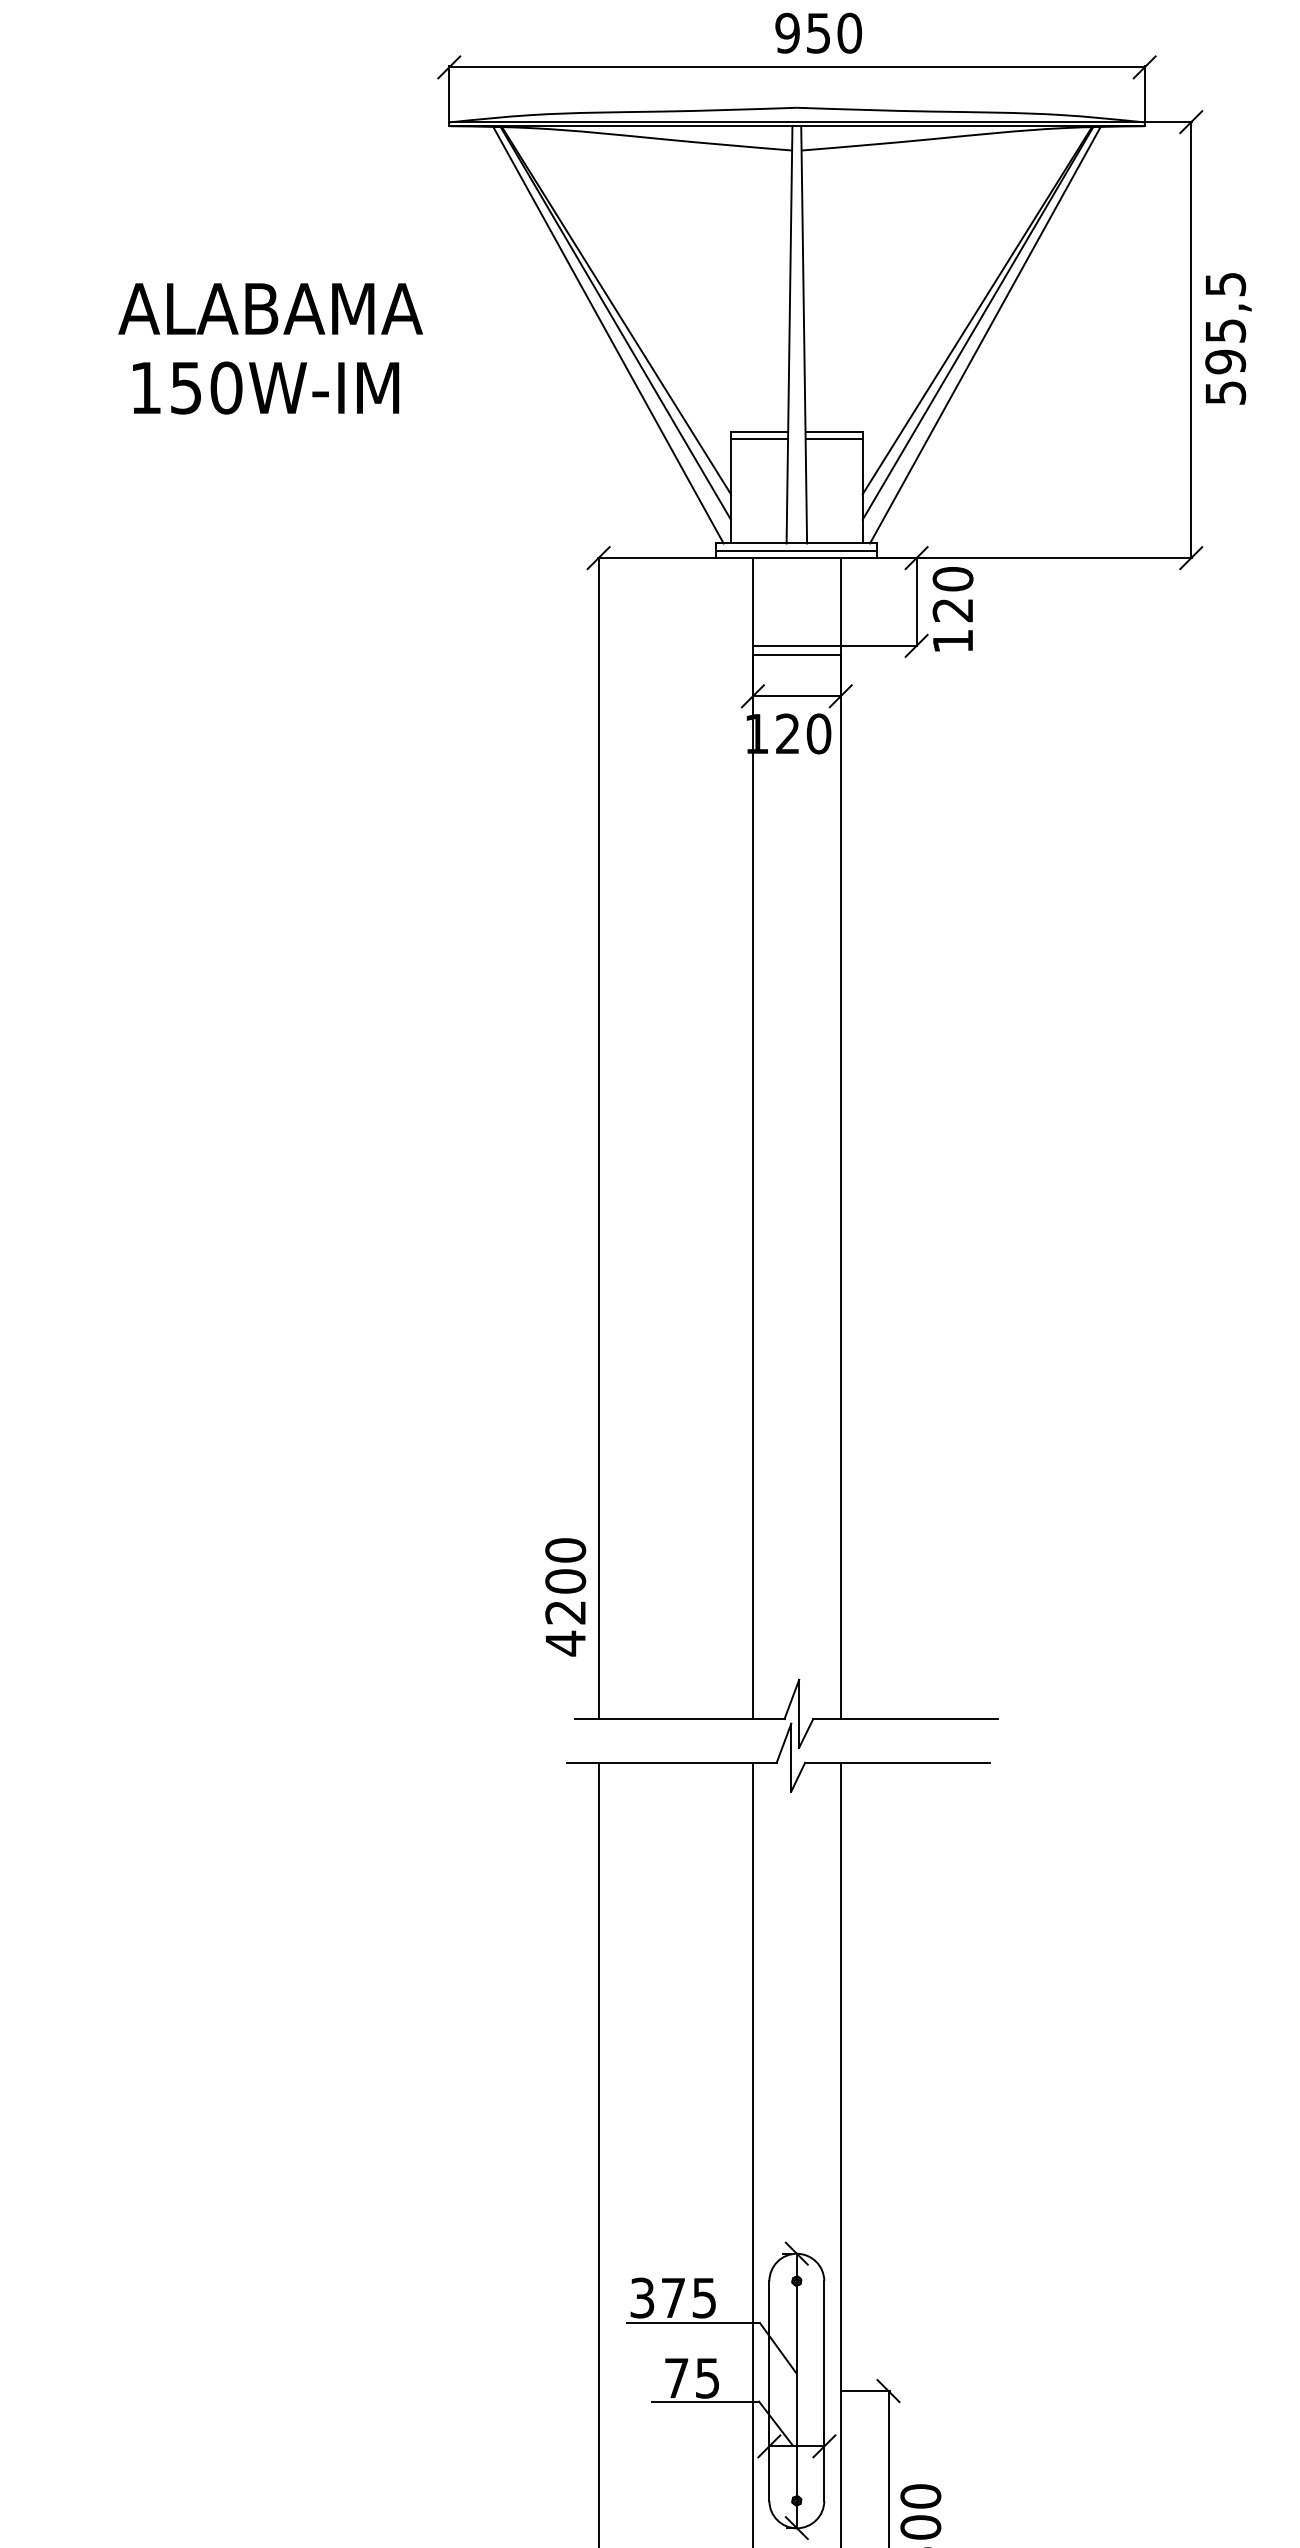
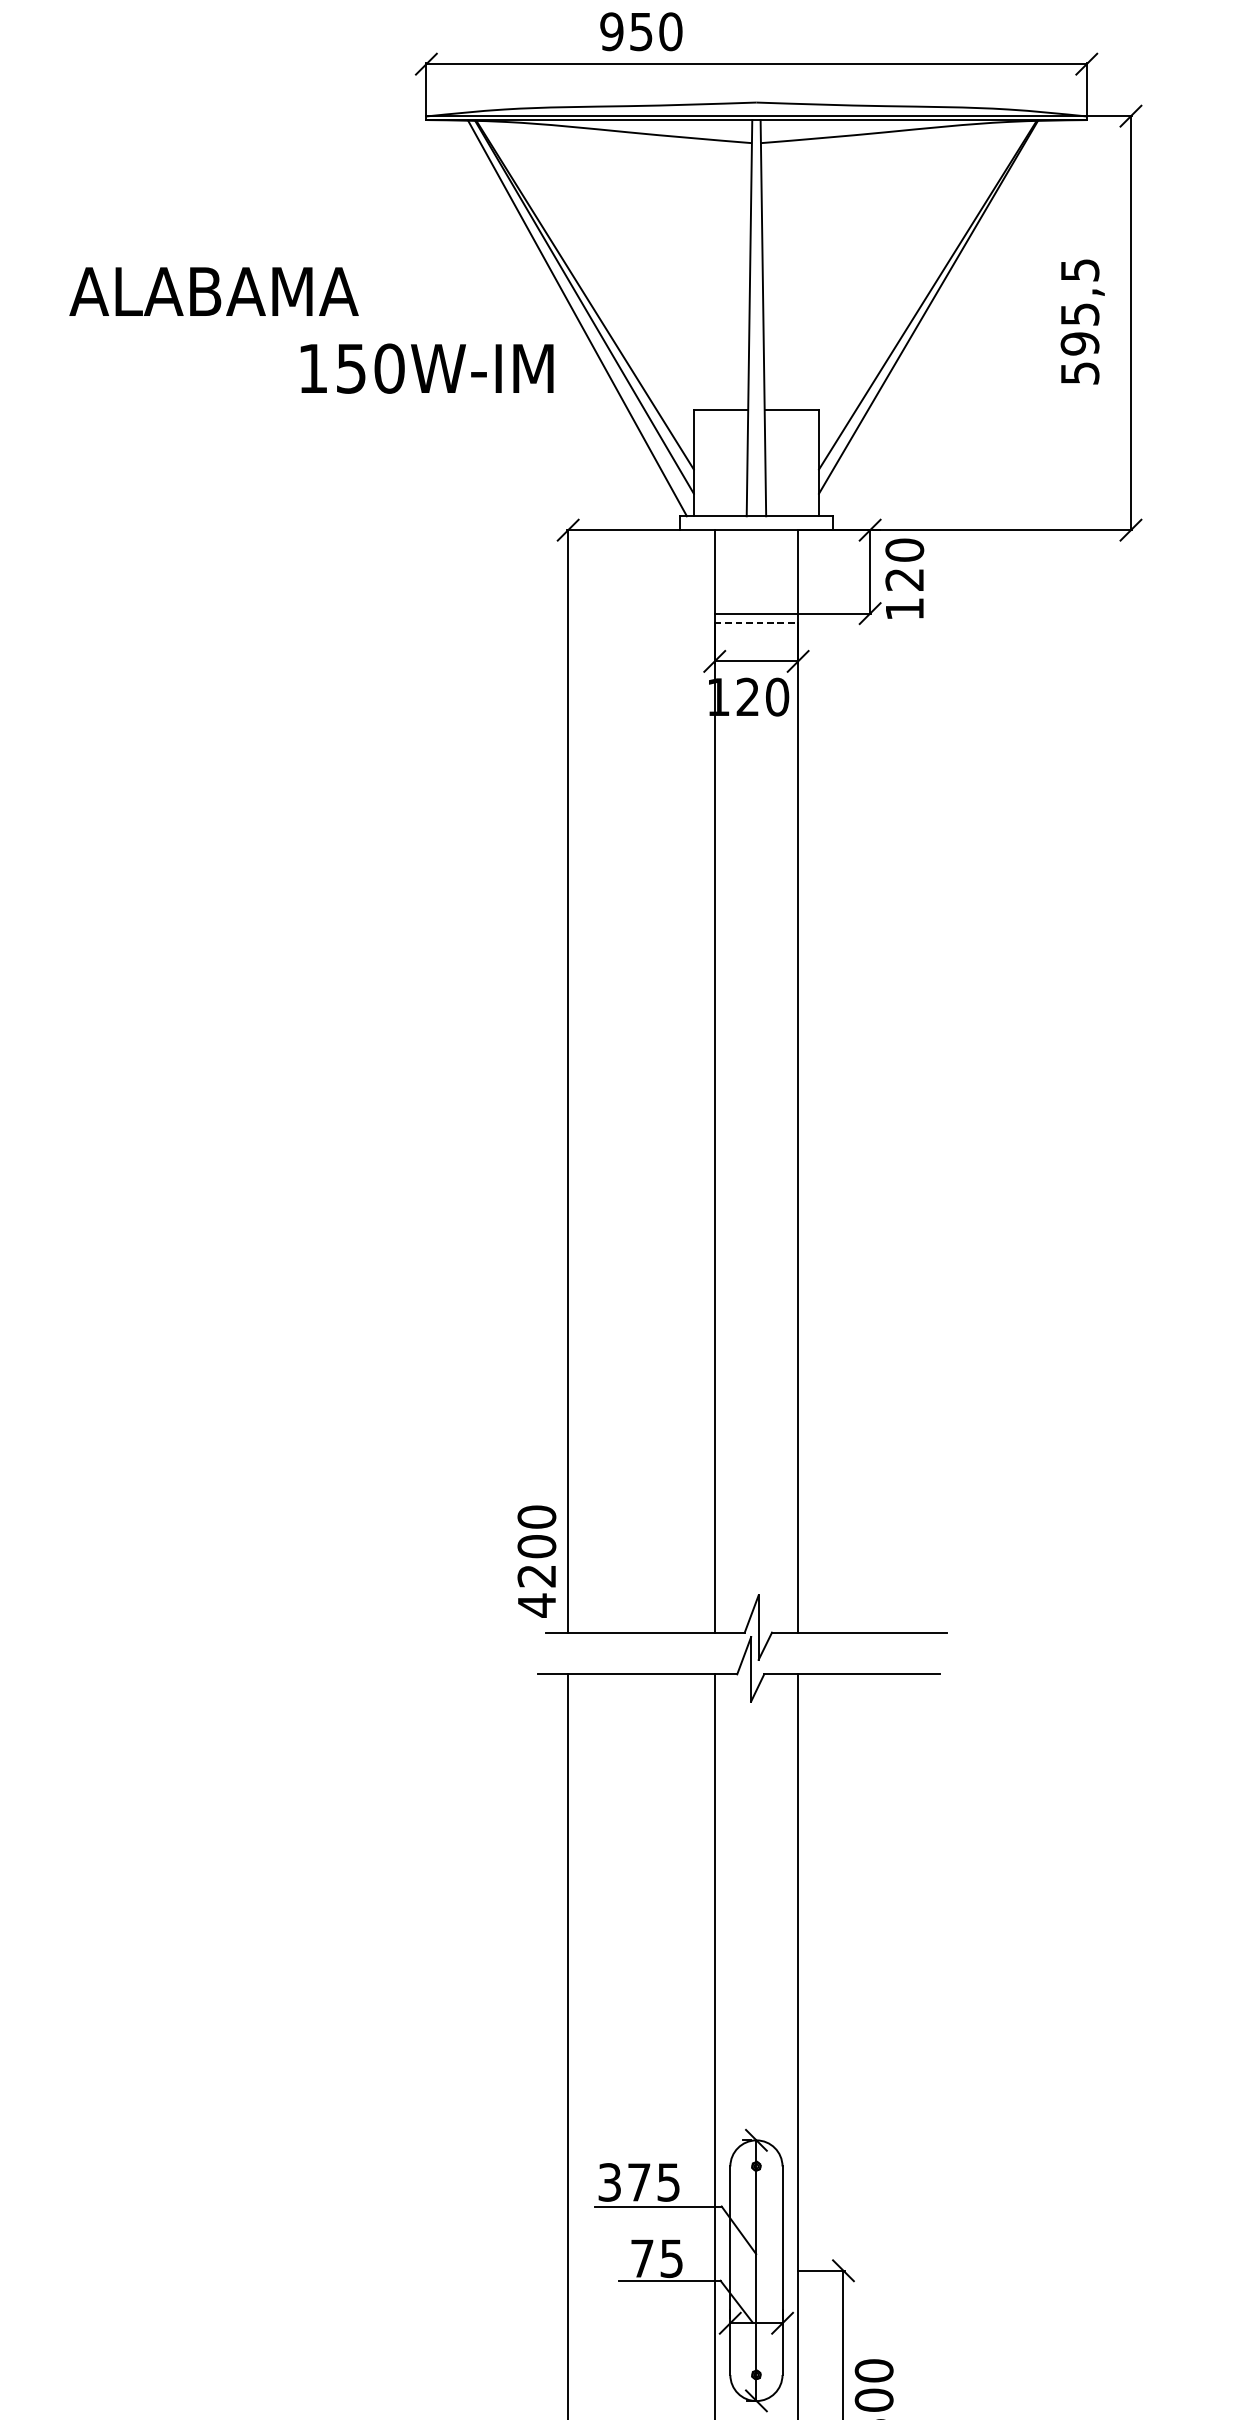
text: (818, 32) -> (641, 31), moved
text: (270, 308) -> (213, 291), moved
line: (985, 334) -> (935, 317), removed
text: (1228, 338) -> (1082, 321), moved
text: (266, 387) -> (427, 368), moved
line: (759, 438) -> (720, 416), removed
line: (833, 438) -> (791, 416), removed
line: (796, 550) -> (756, 522), removed
line: (796, 655) -> (756, 622), solid -> dashed
text: (565, 1597) -> (536, 1561), moved

